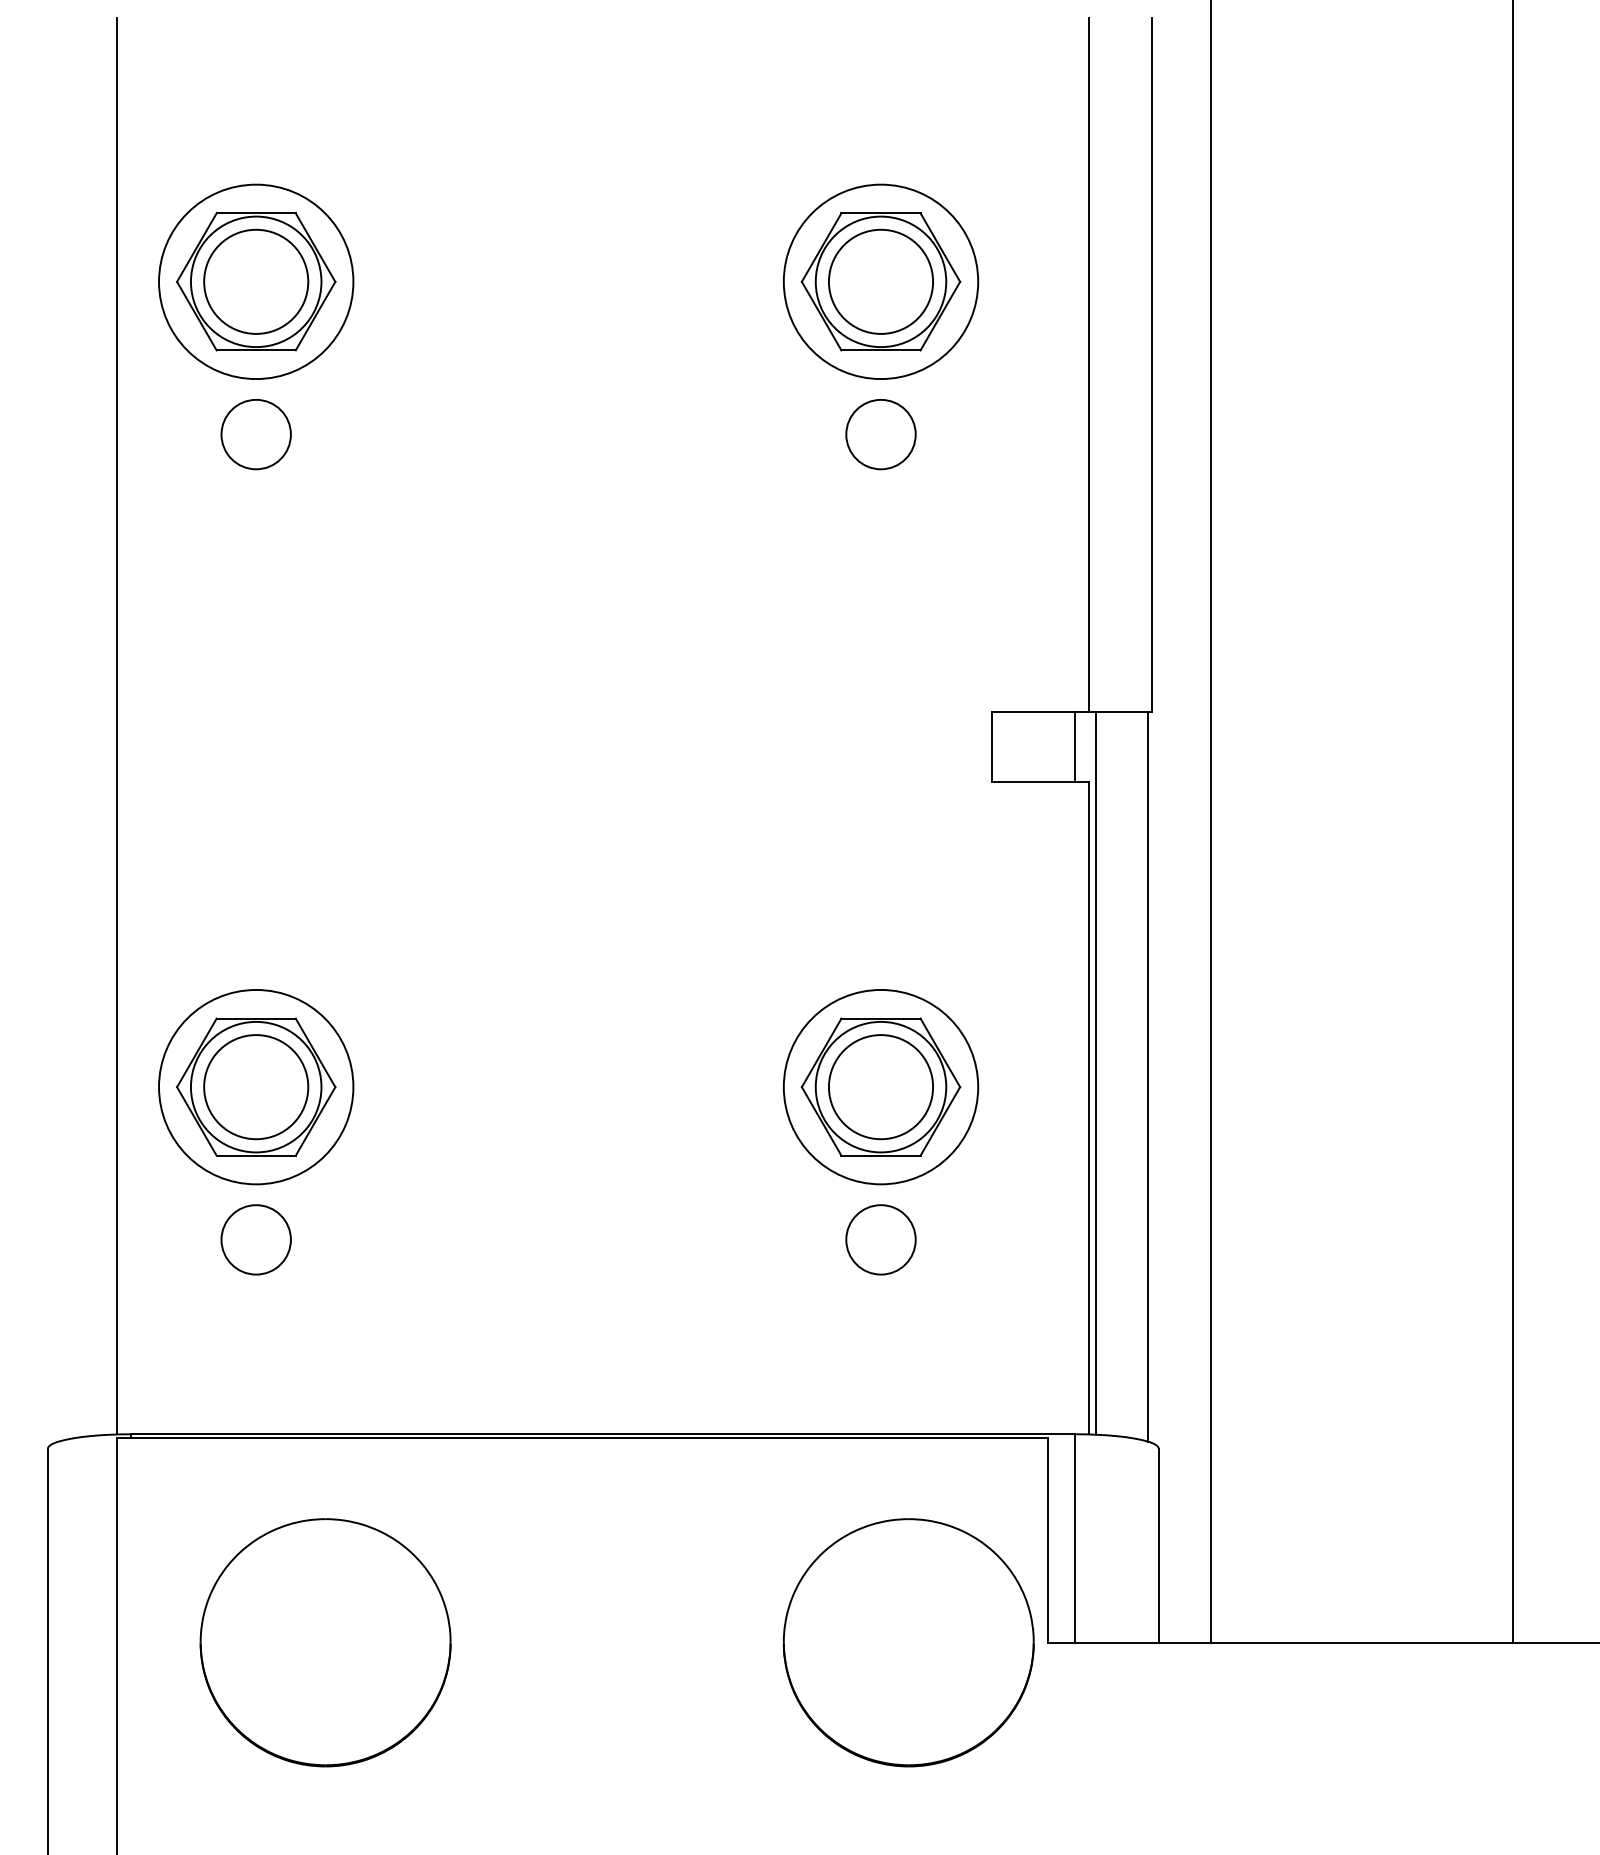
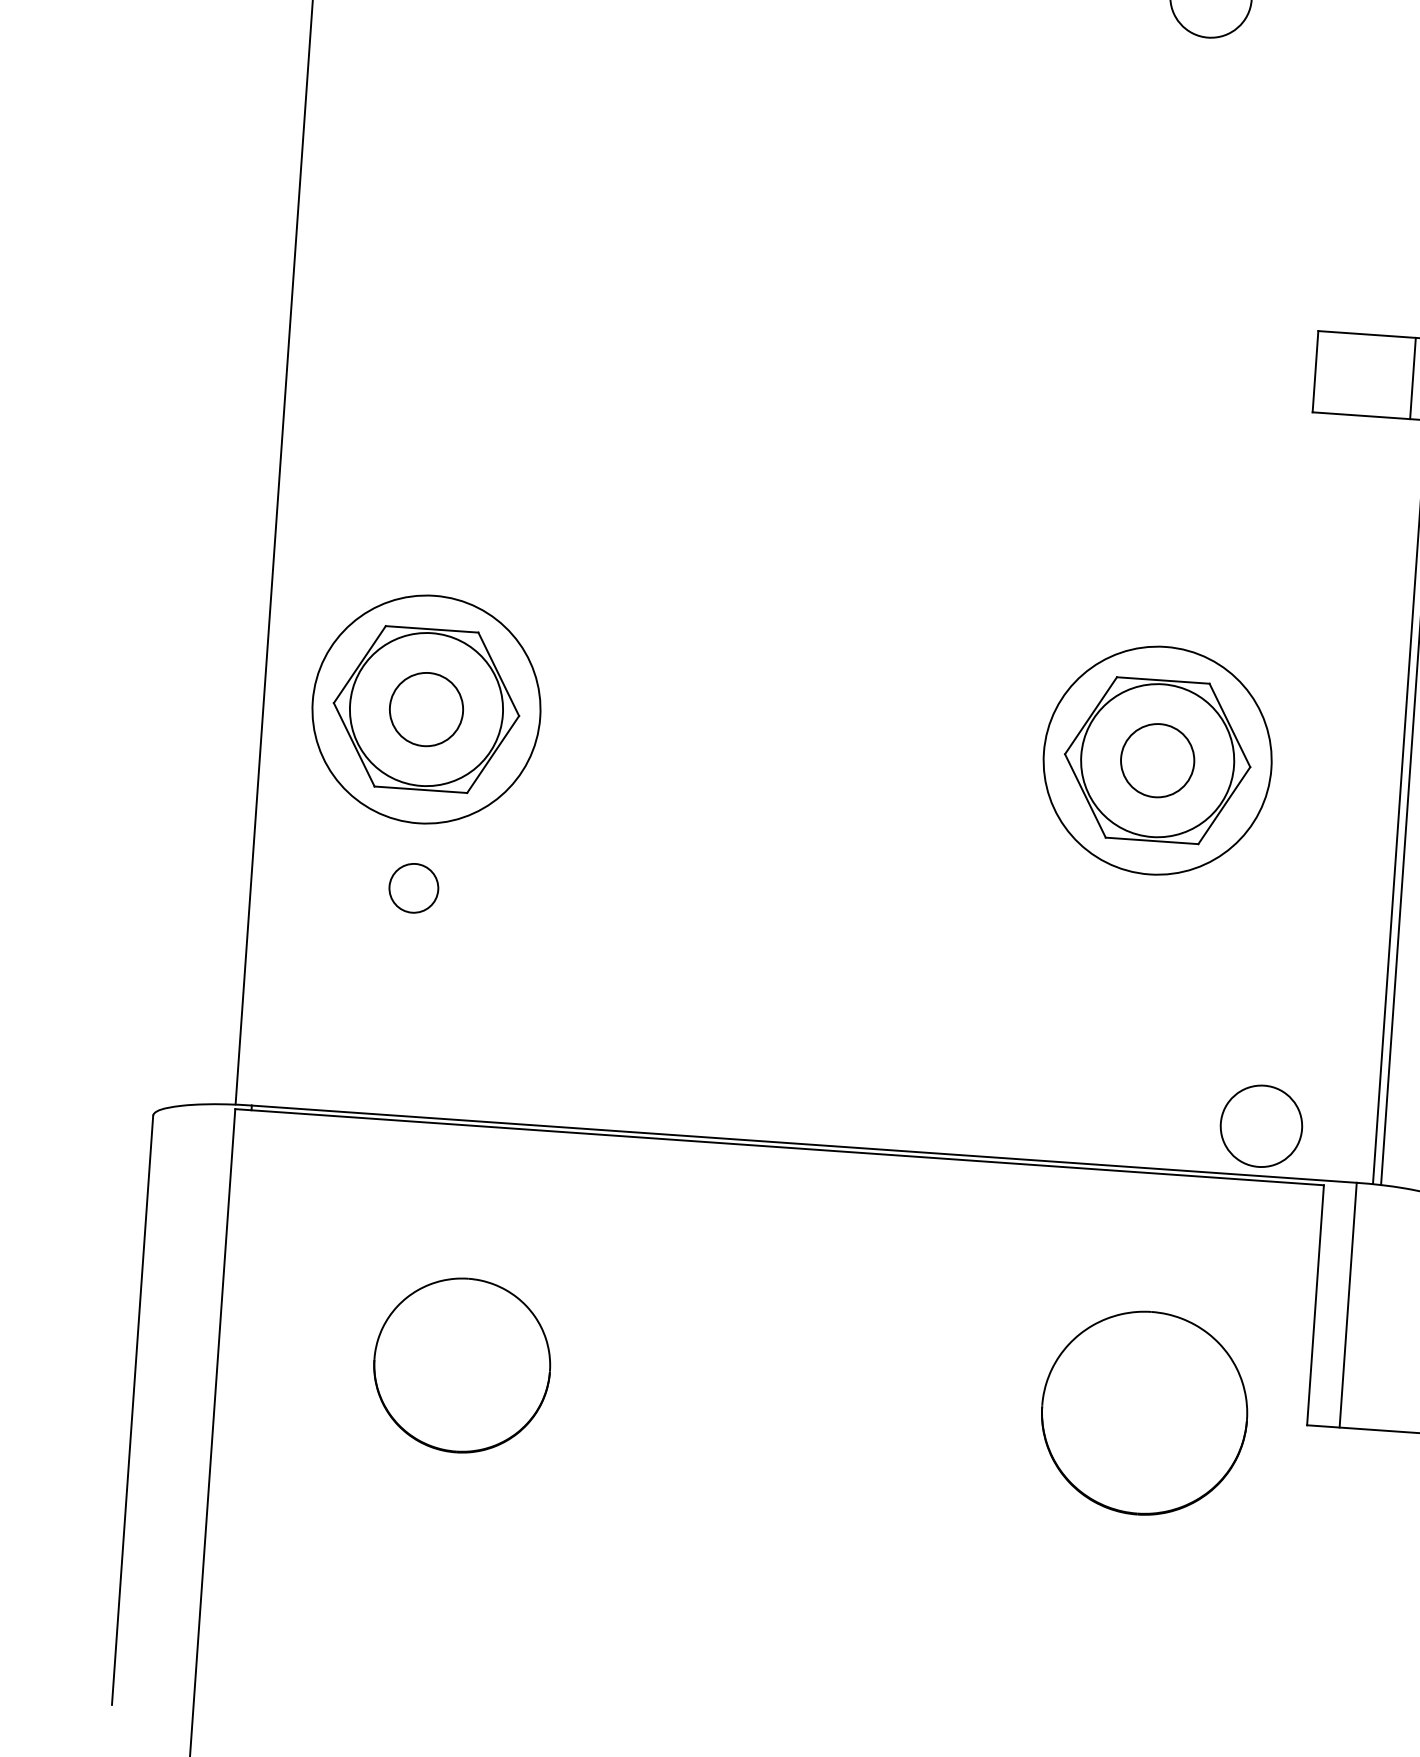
circle: (256, 1087) -> (426, 709), size x0.6
circle: (880, 1087) -> (1157, 761), size x0.6
circle: (255, 1239) -> (413, 887), size x0.6
circle: (880, 1239) -> (1260, 1125), moved
part: (325, 1642) -> (462, 1365), size x0.6
part: (908, 1642) -> (1144, 1412), size x0.7

